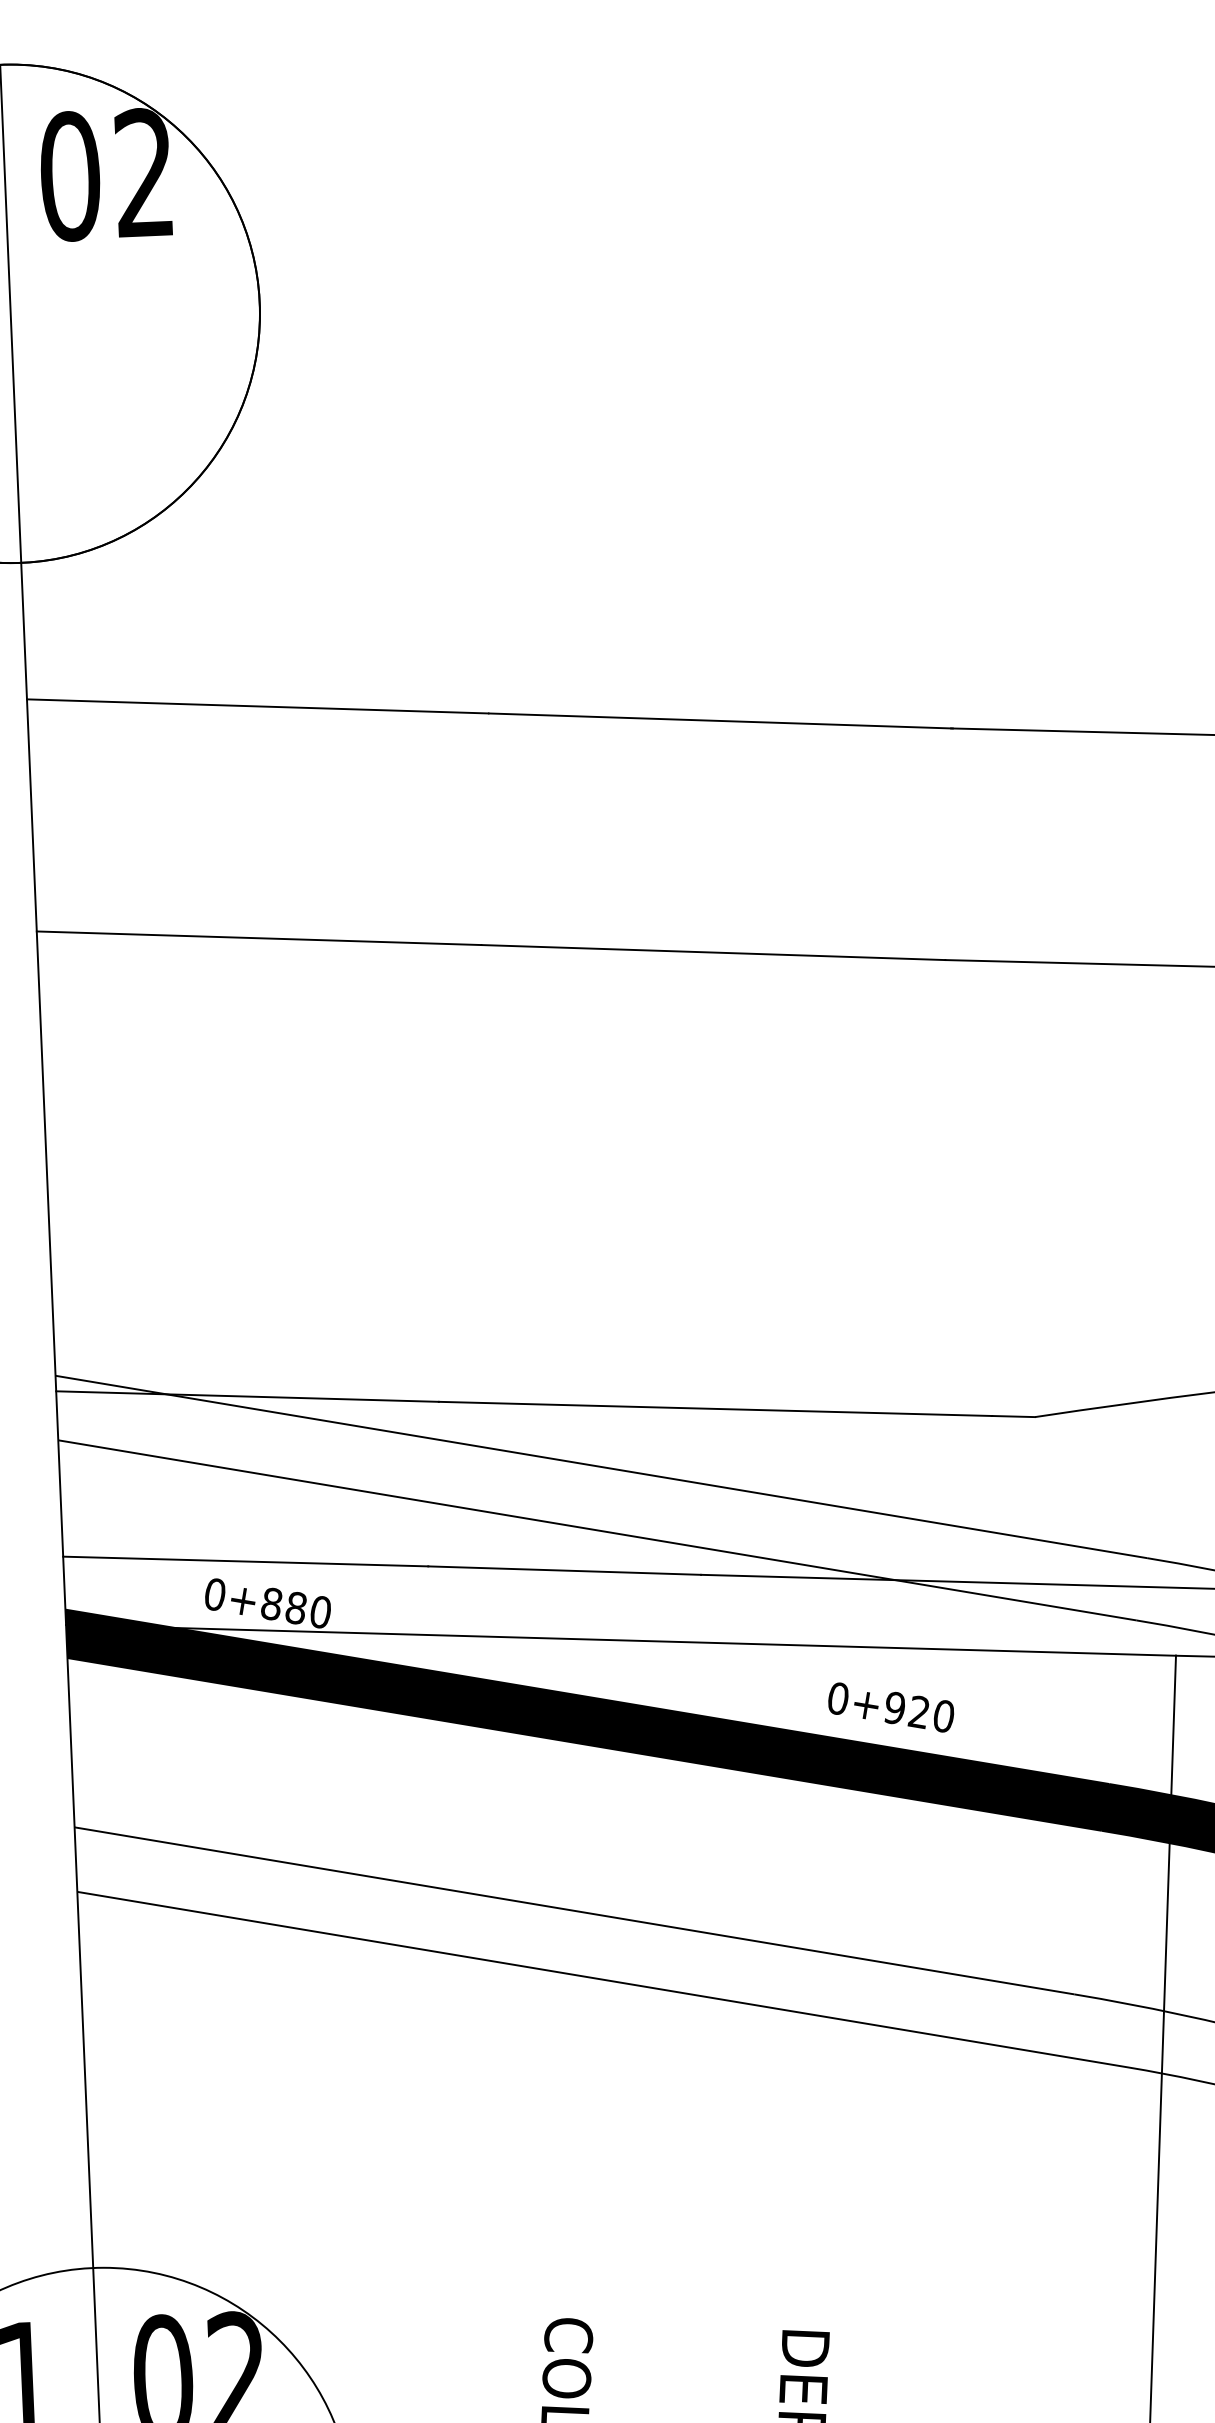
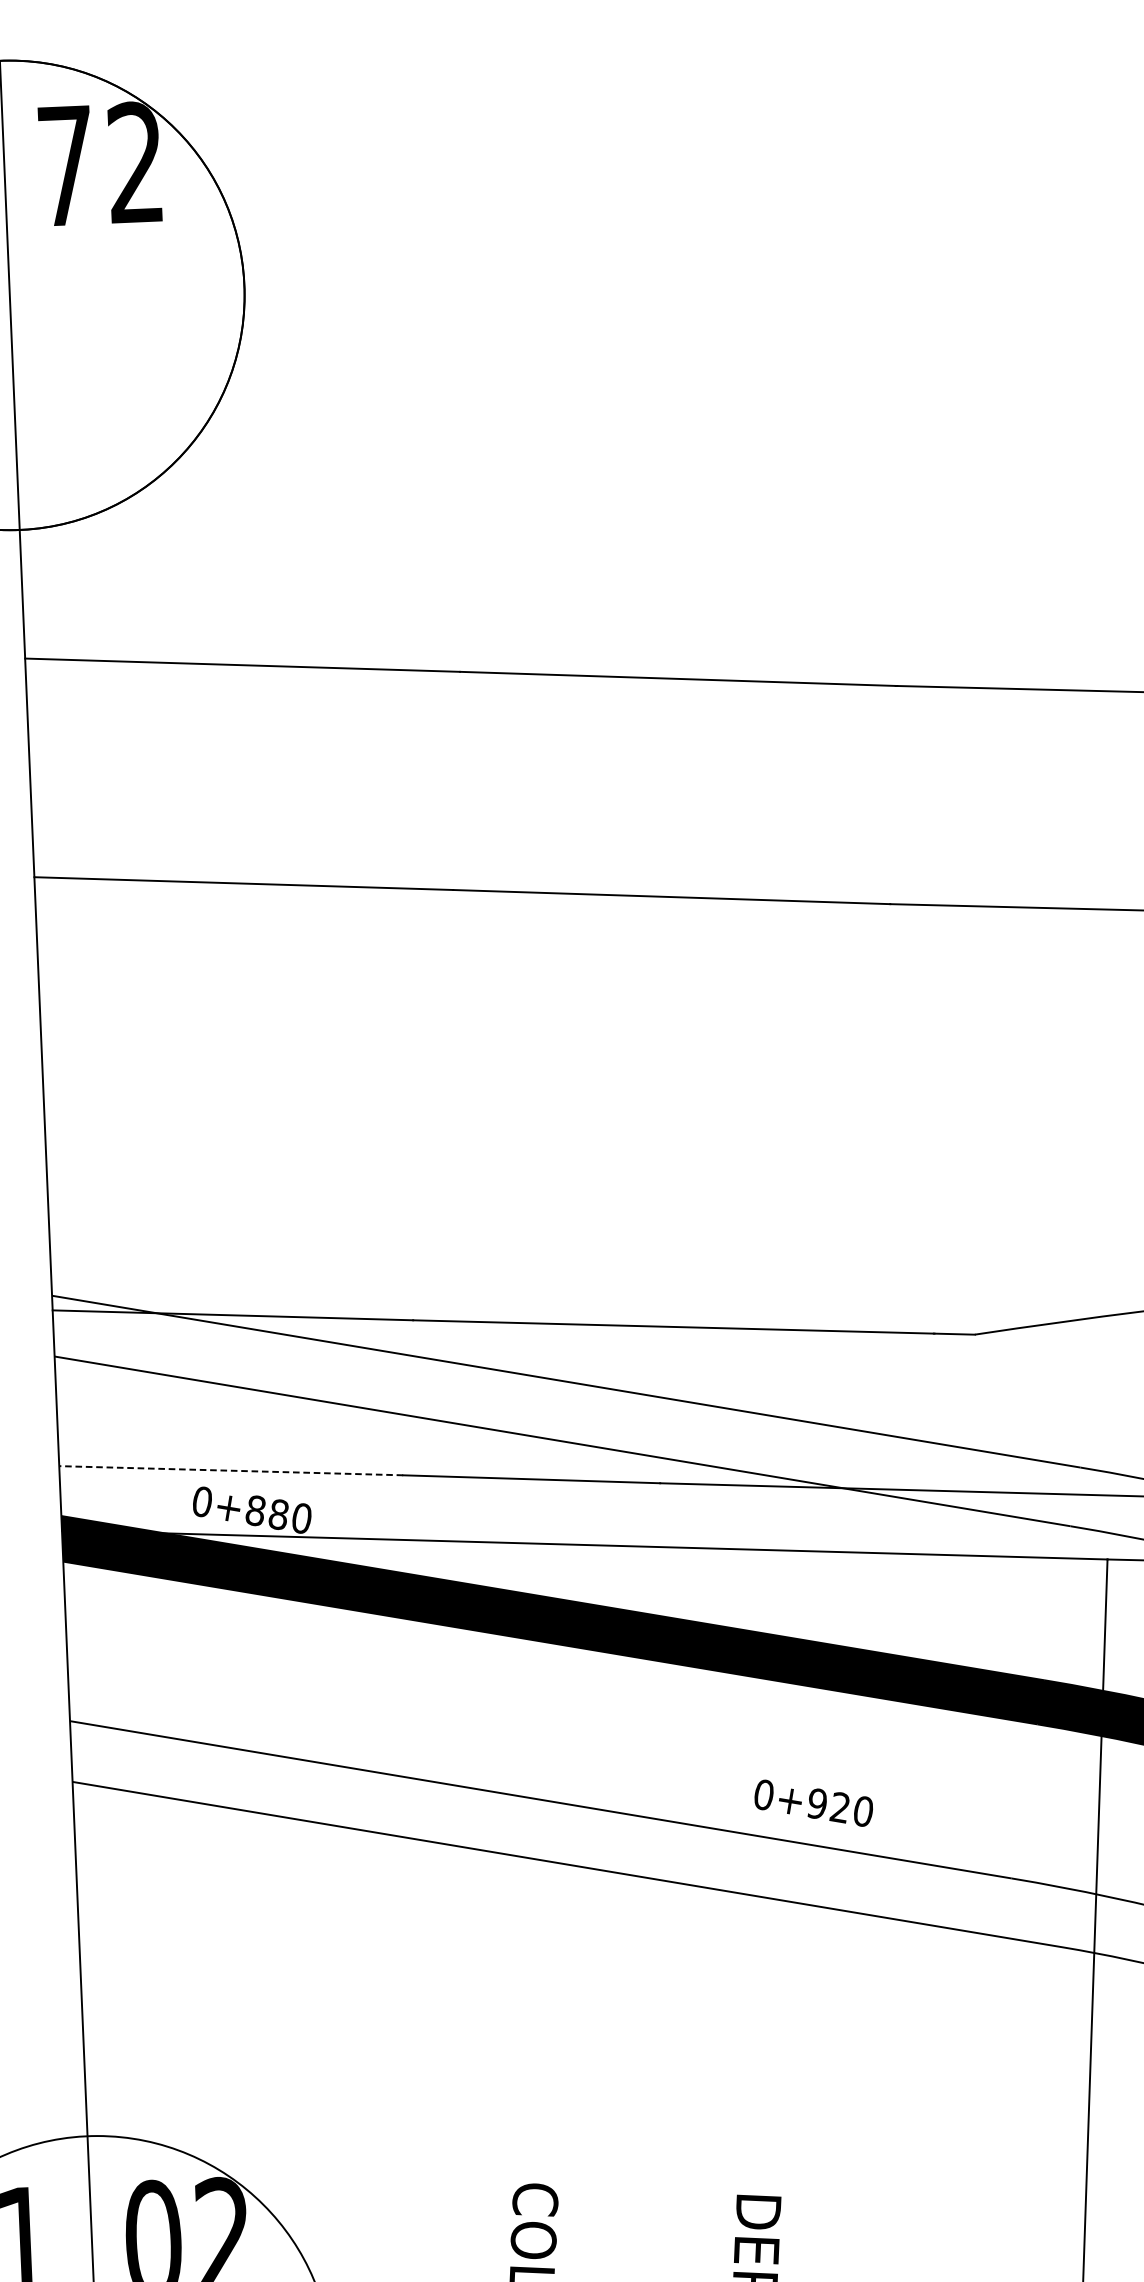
text: (70, 176) -> (66, 166), 02 -> 72
line: (245, 1561) -> (230, 1470), solid -> dashed
text: (891, 1707) -> (814, 1803), moved

